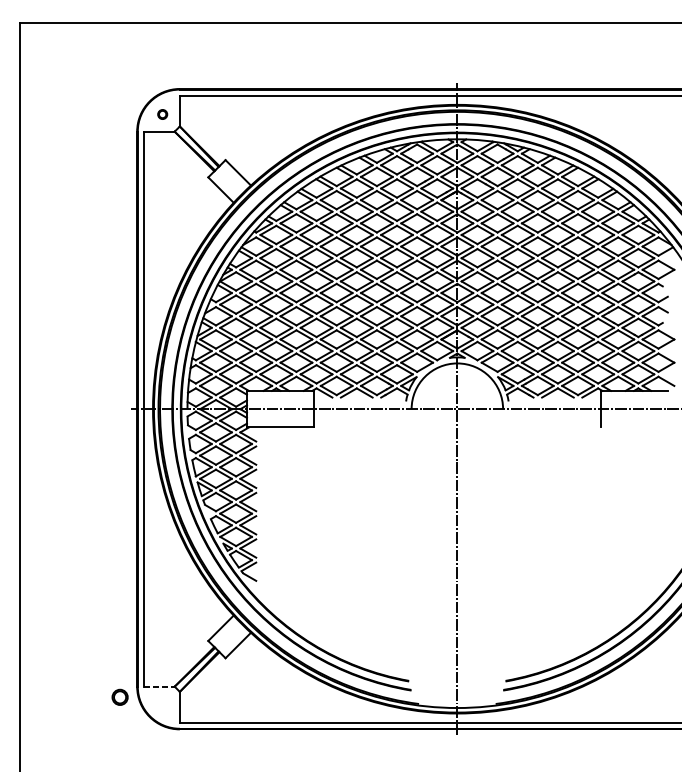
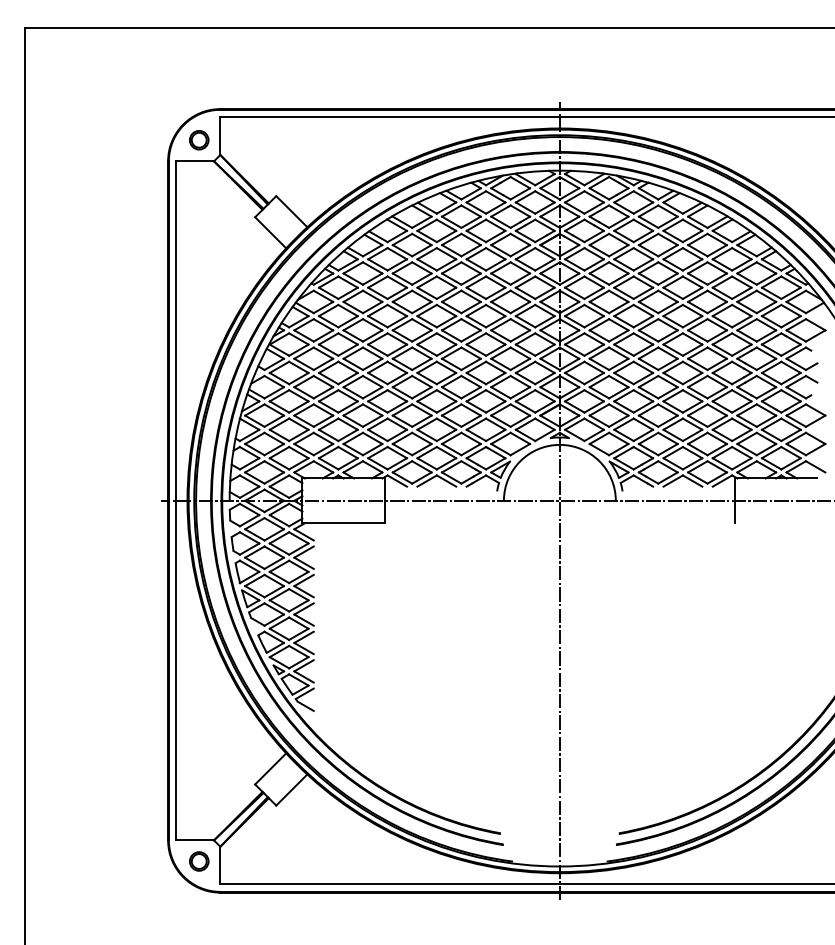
part: (162, 114) -> (199, 140), size x1.67
line: (159, 686) -> (195, 840), dashed -> solid
part: (120, 697) -> (199, 861), moved

